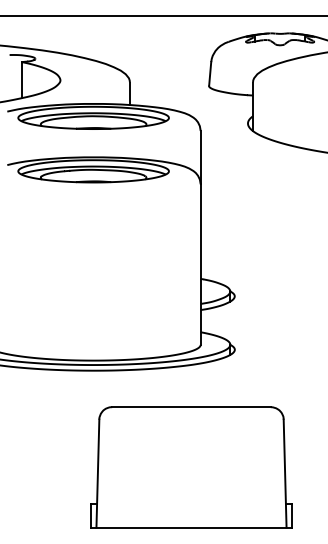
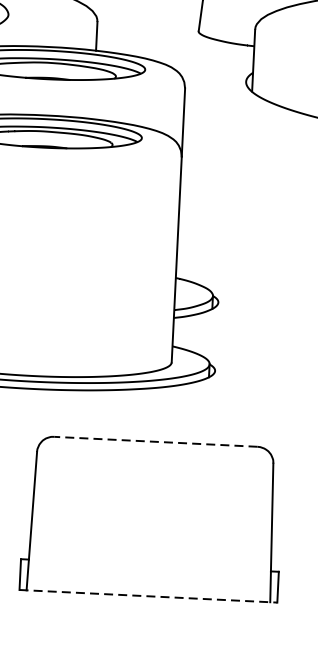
line: (190, 407) -> (154, 442), solid -> dashed
line: (191, 527) -> (148, 596), solid -> dashed

